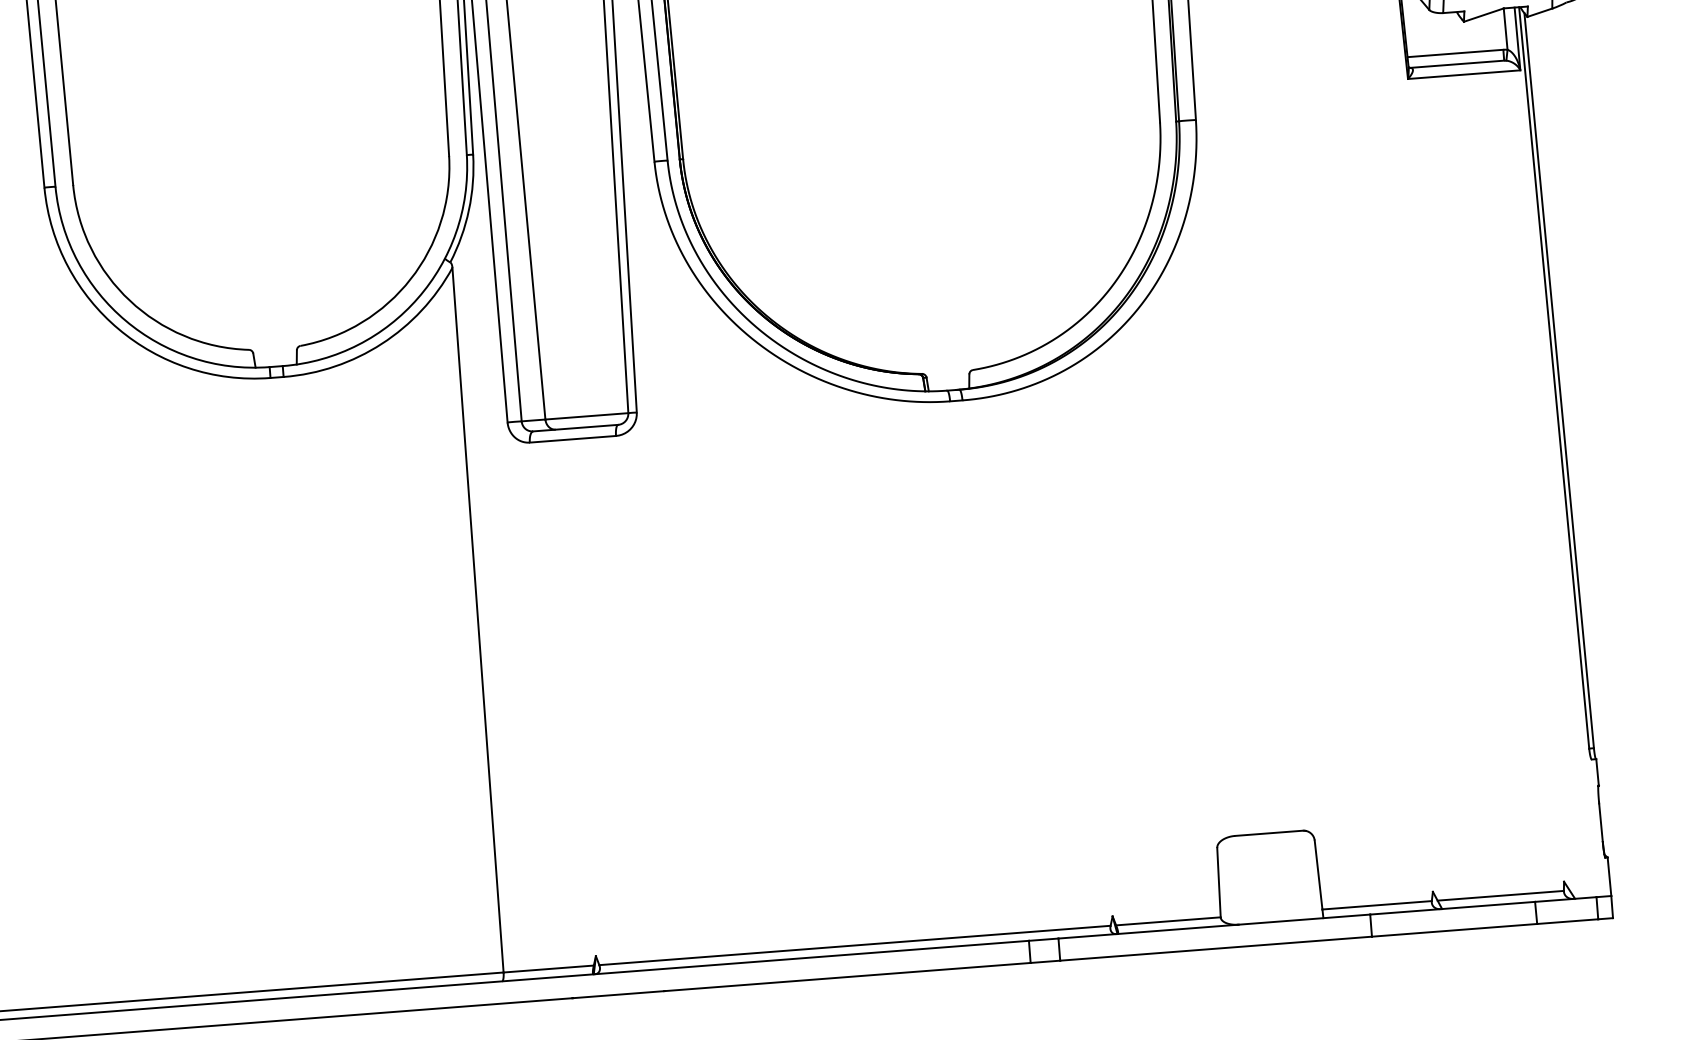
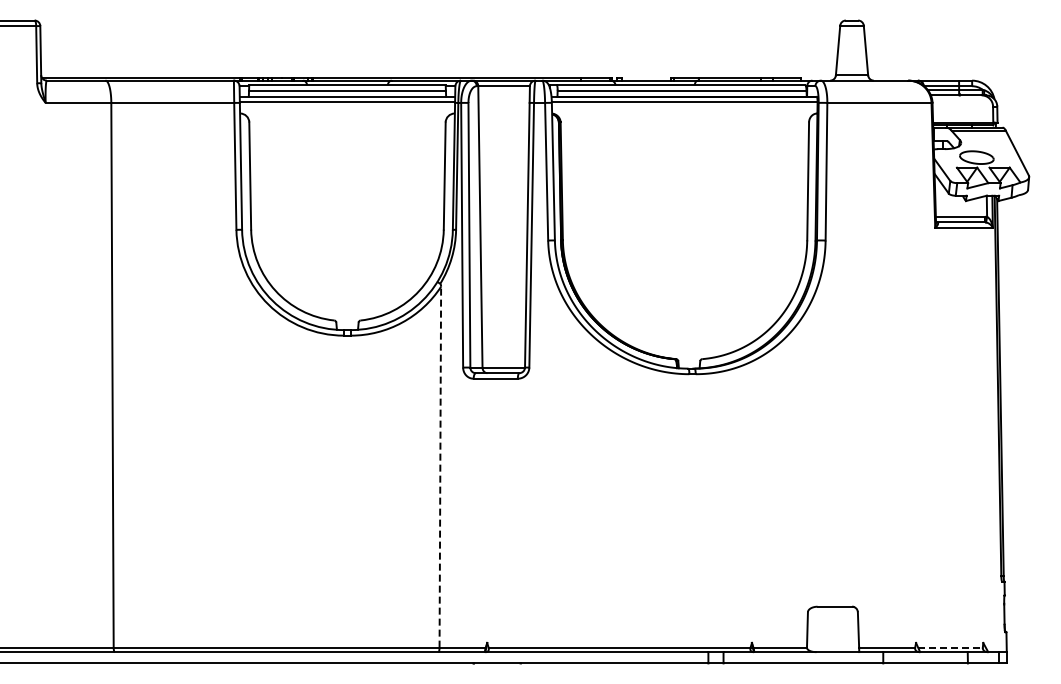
line: (478, 618) -> (440, 466), solid -> dashed
line: (1500, 895) -> (950, 647), solid -> dashed

